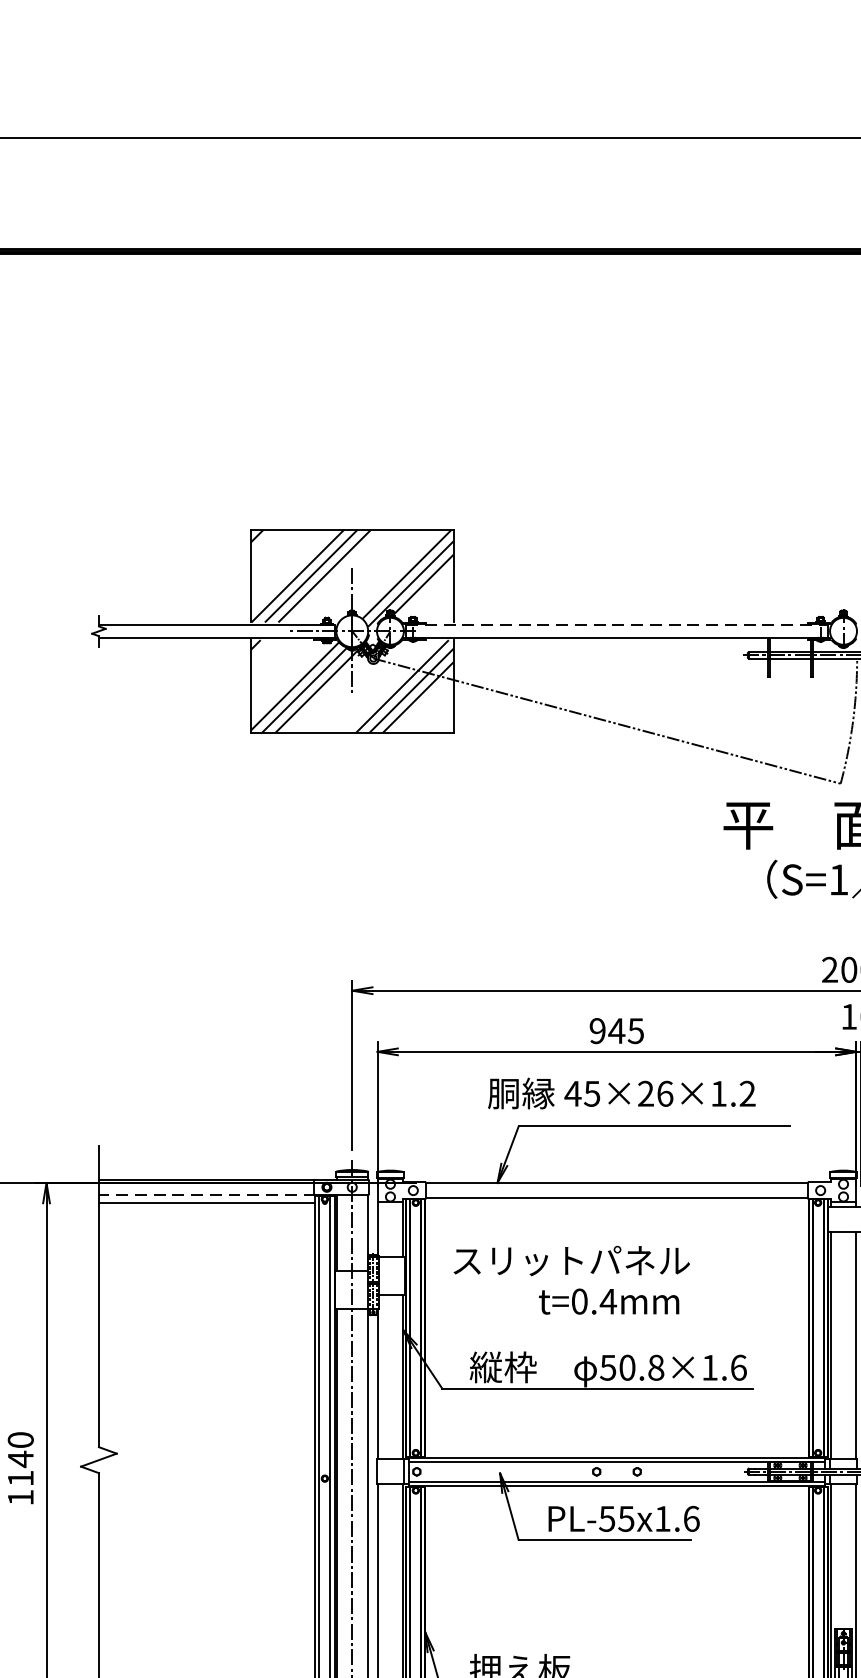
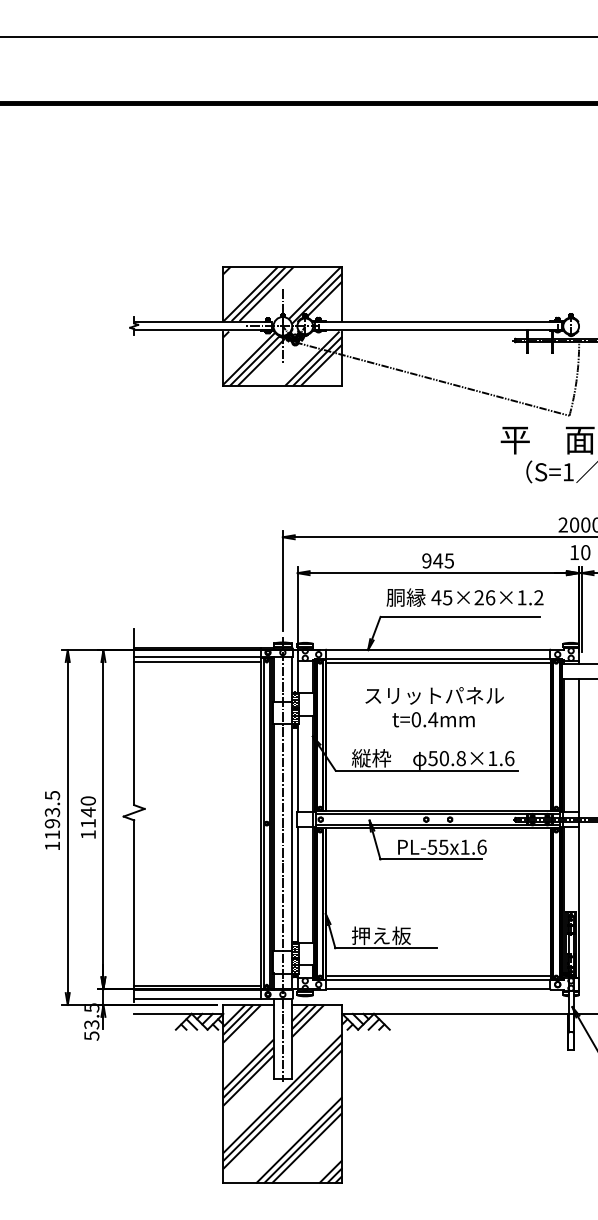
line: (617, 624) -> (438, 322), dashed -> solid
text: (620, 1093) -> (464, 597), moved
line: (206, 1195) -> (197, 657), dashed -> solid
line: (615, 1205) -> (437, 663), added
text: (571, 1260) -> (434, 695), moved

